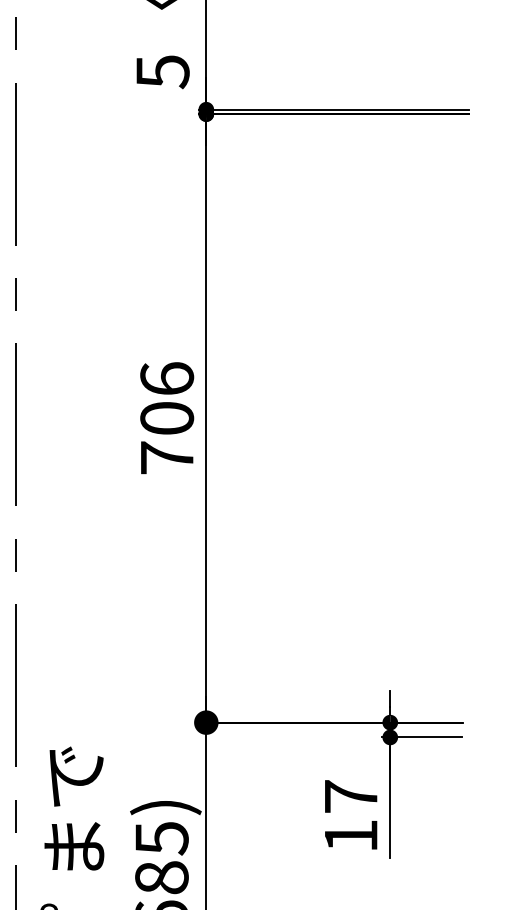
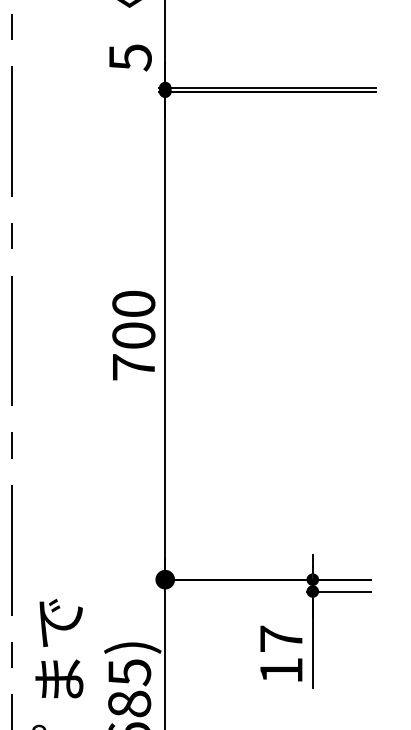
text: (167, 378) -> (134, 303), 706 -> 700

